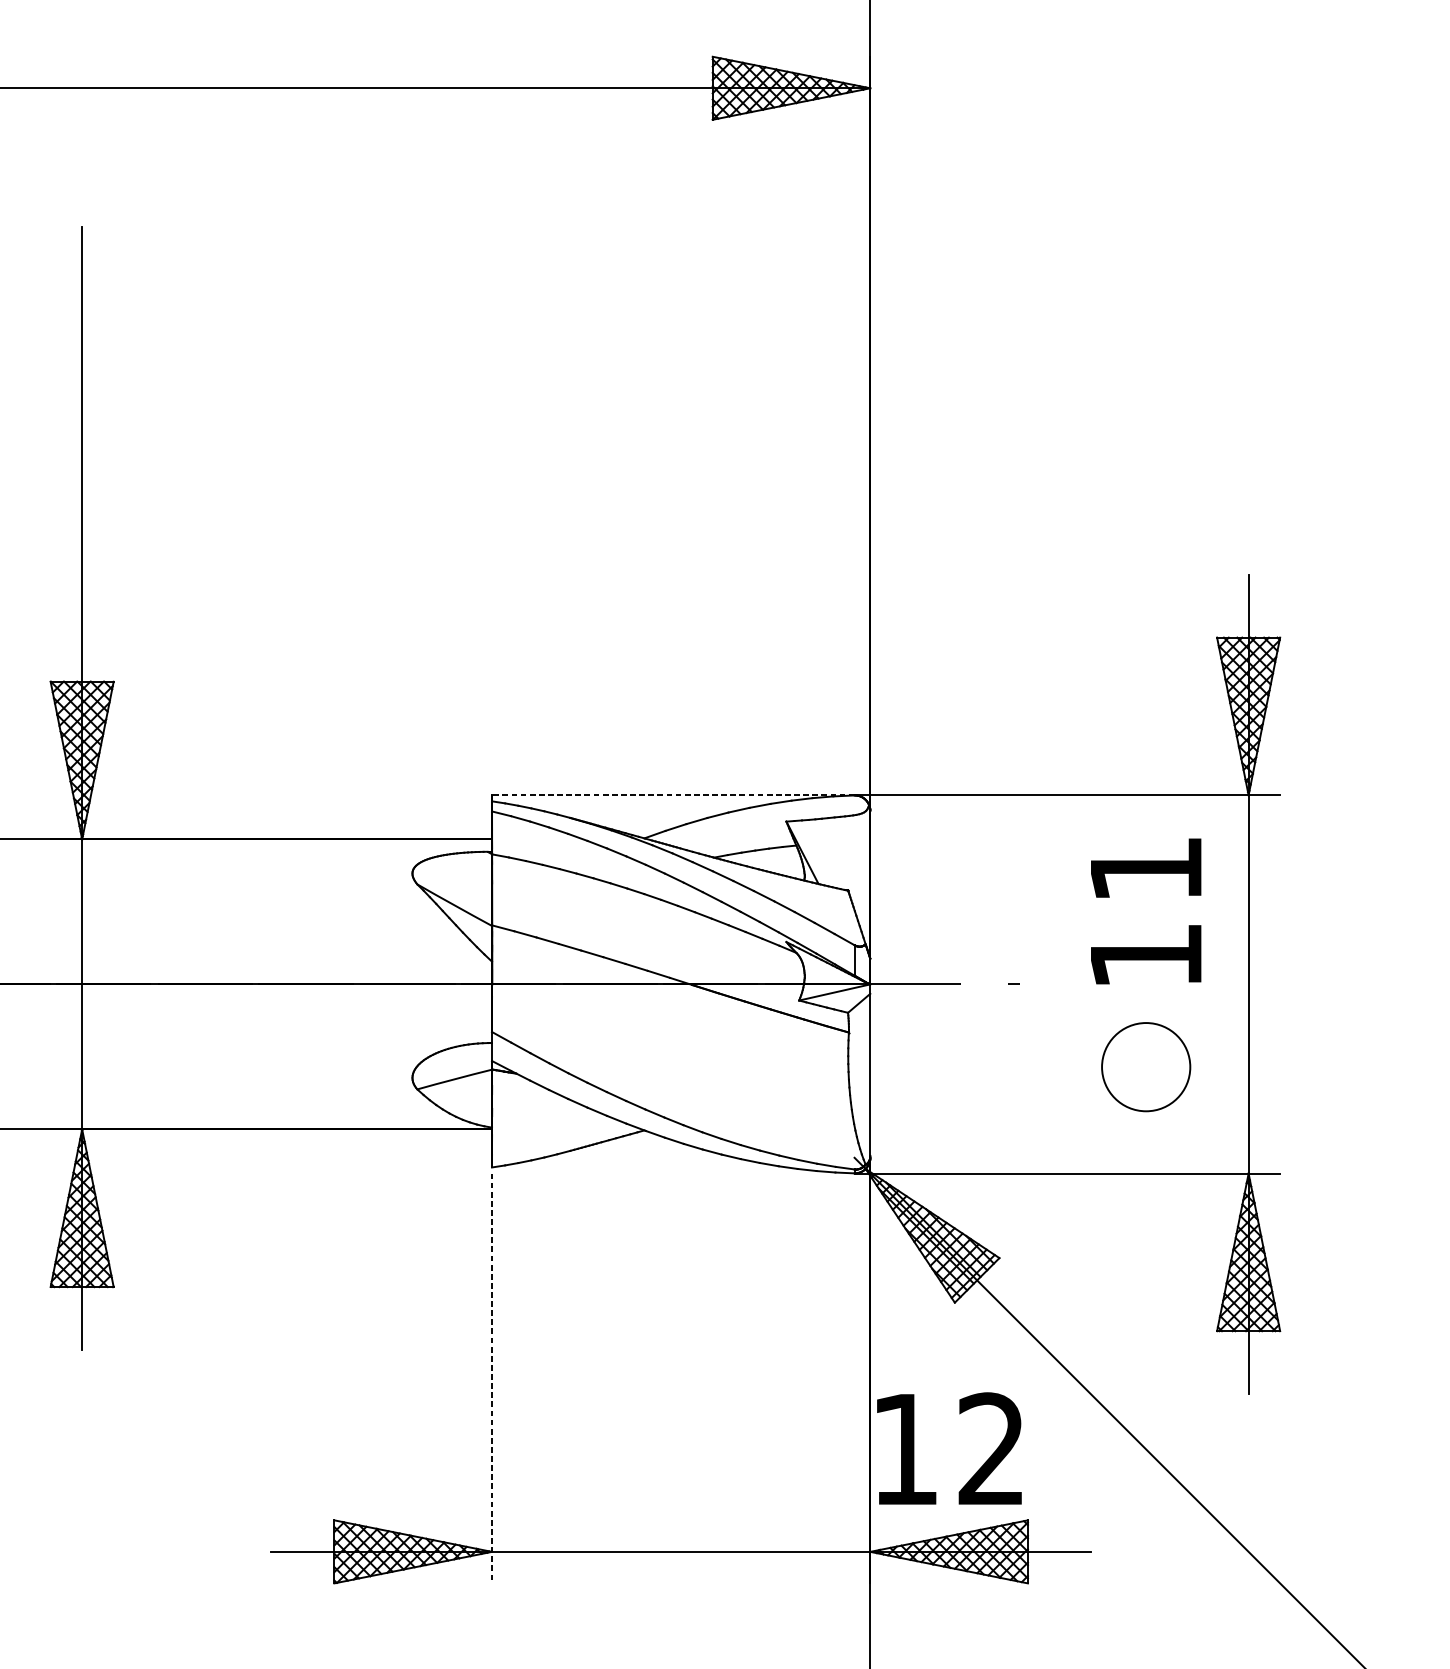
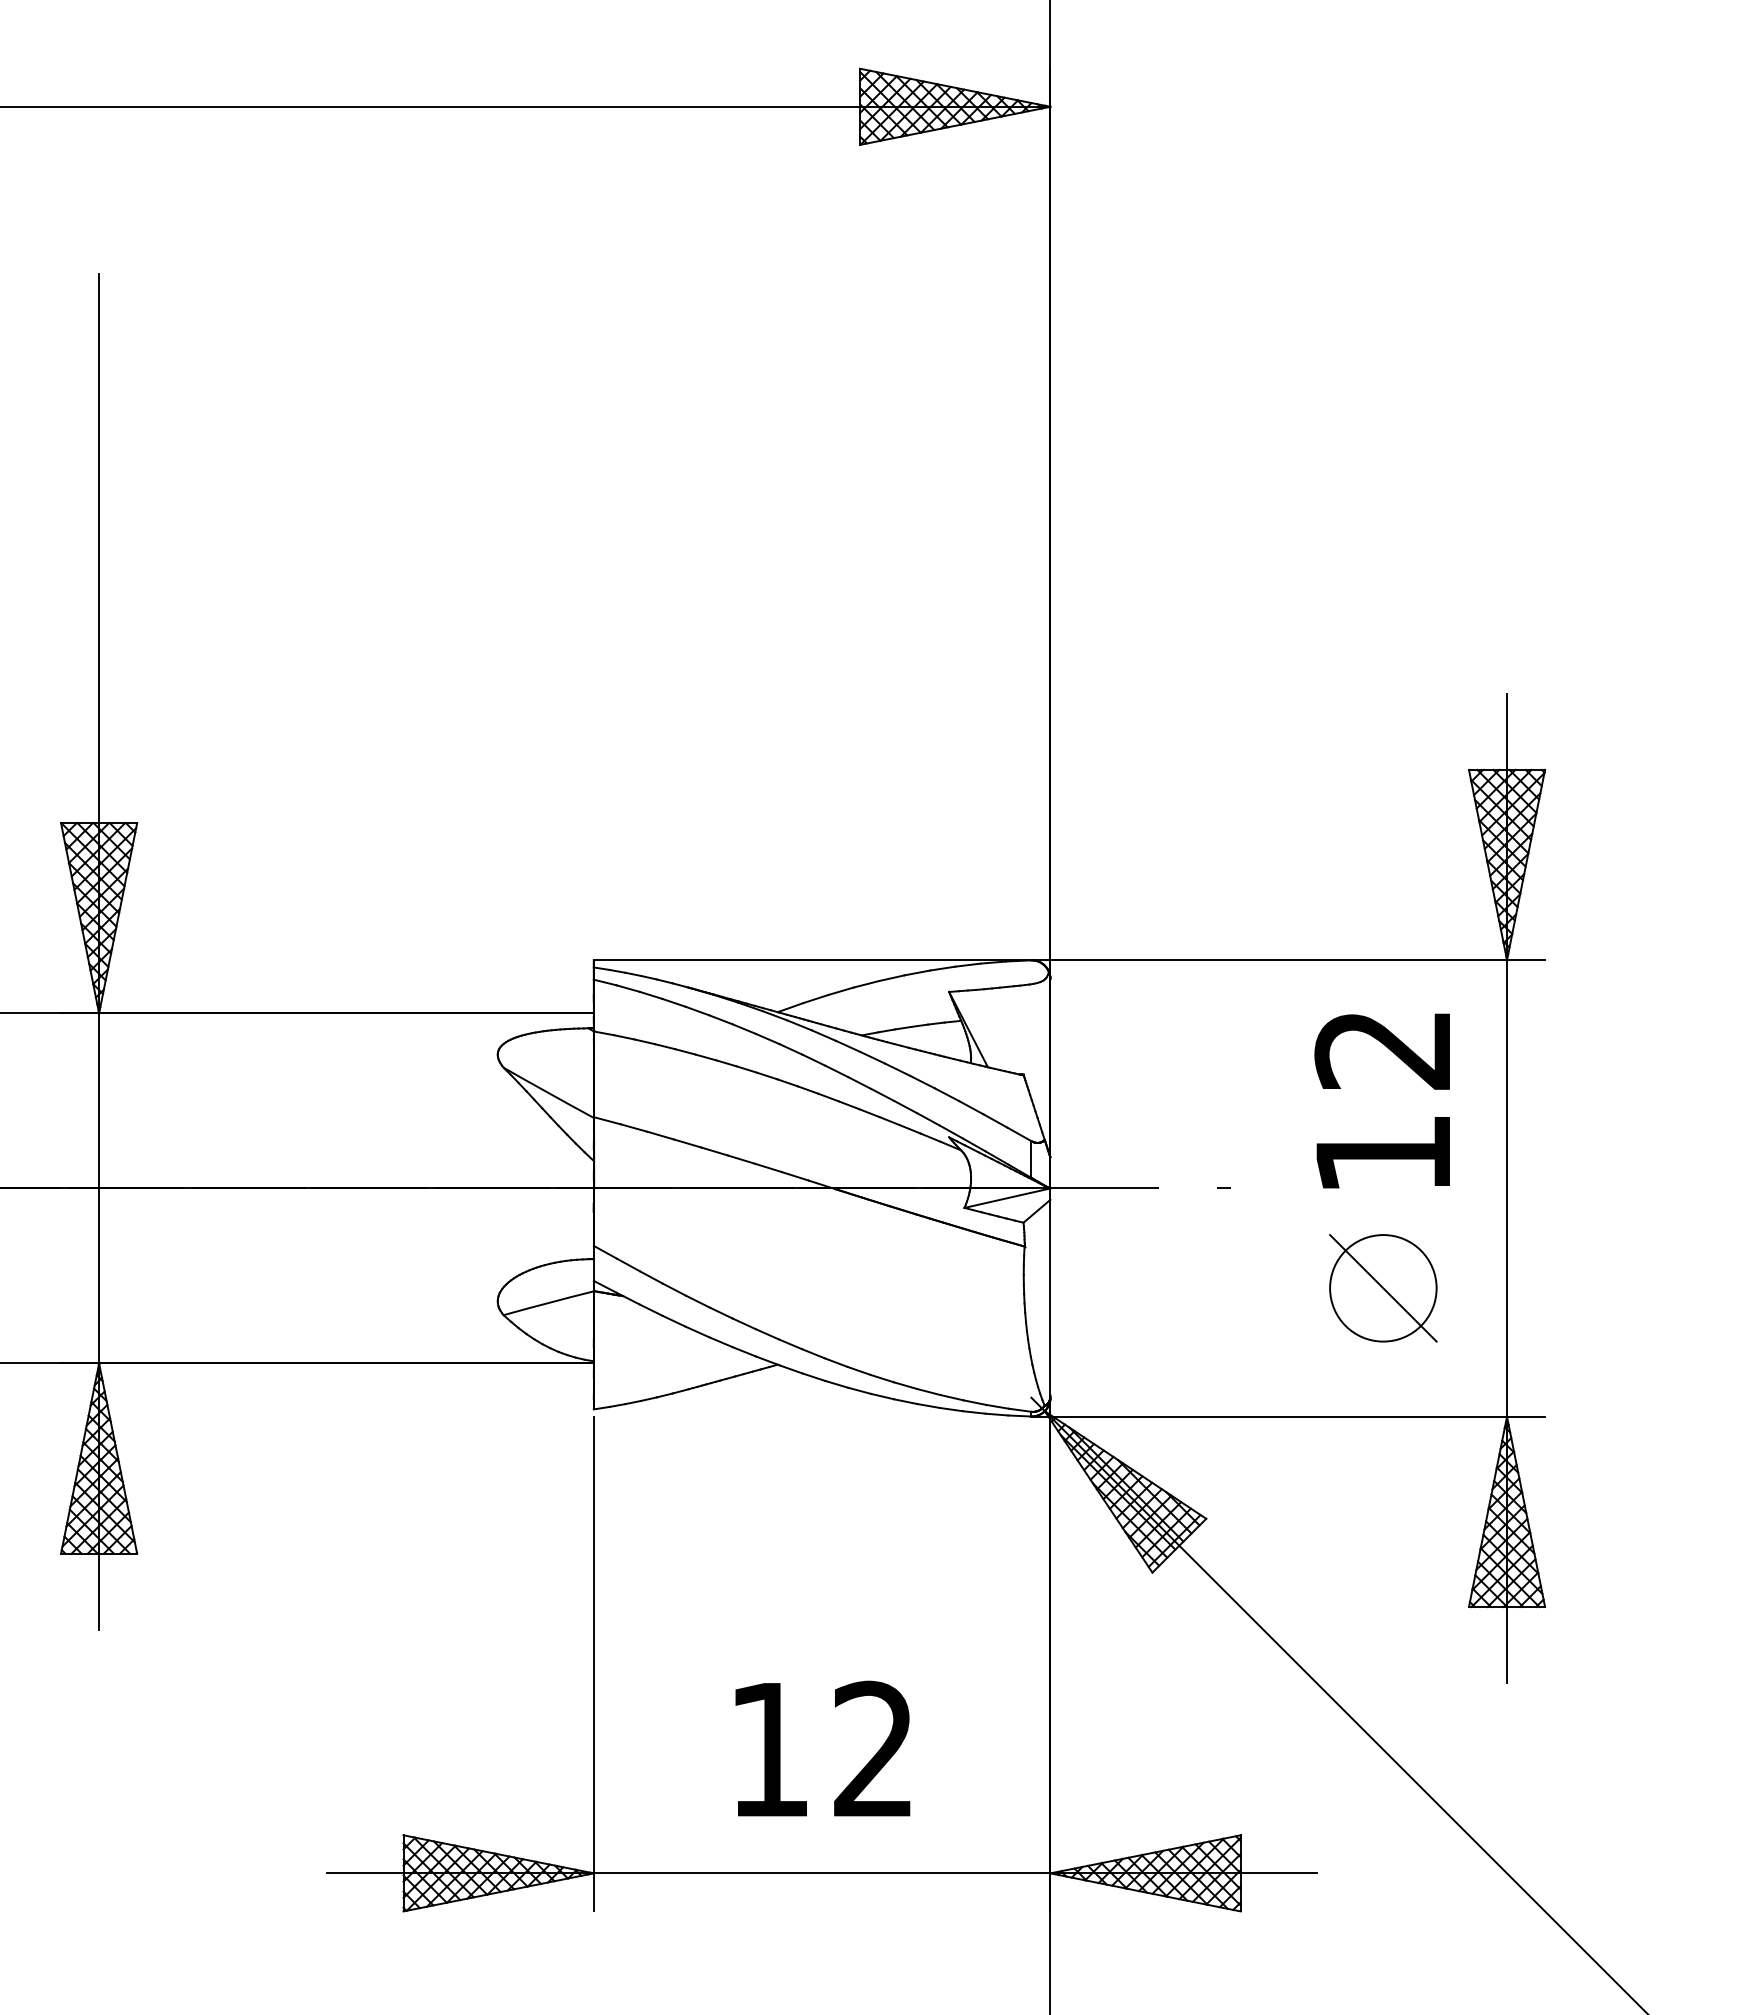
line: (673, 795) -> (812, 960), dashed -> solid
text: (1144, 870) -> (1381, 1050), 11 -> 12
line: (1146, 1067) -> (1383, 1288), added
line: (491, 1378) -> (593, 1664), dashed -> solid
text: (949, 1448) -> (822, 1748), moved

